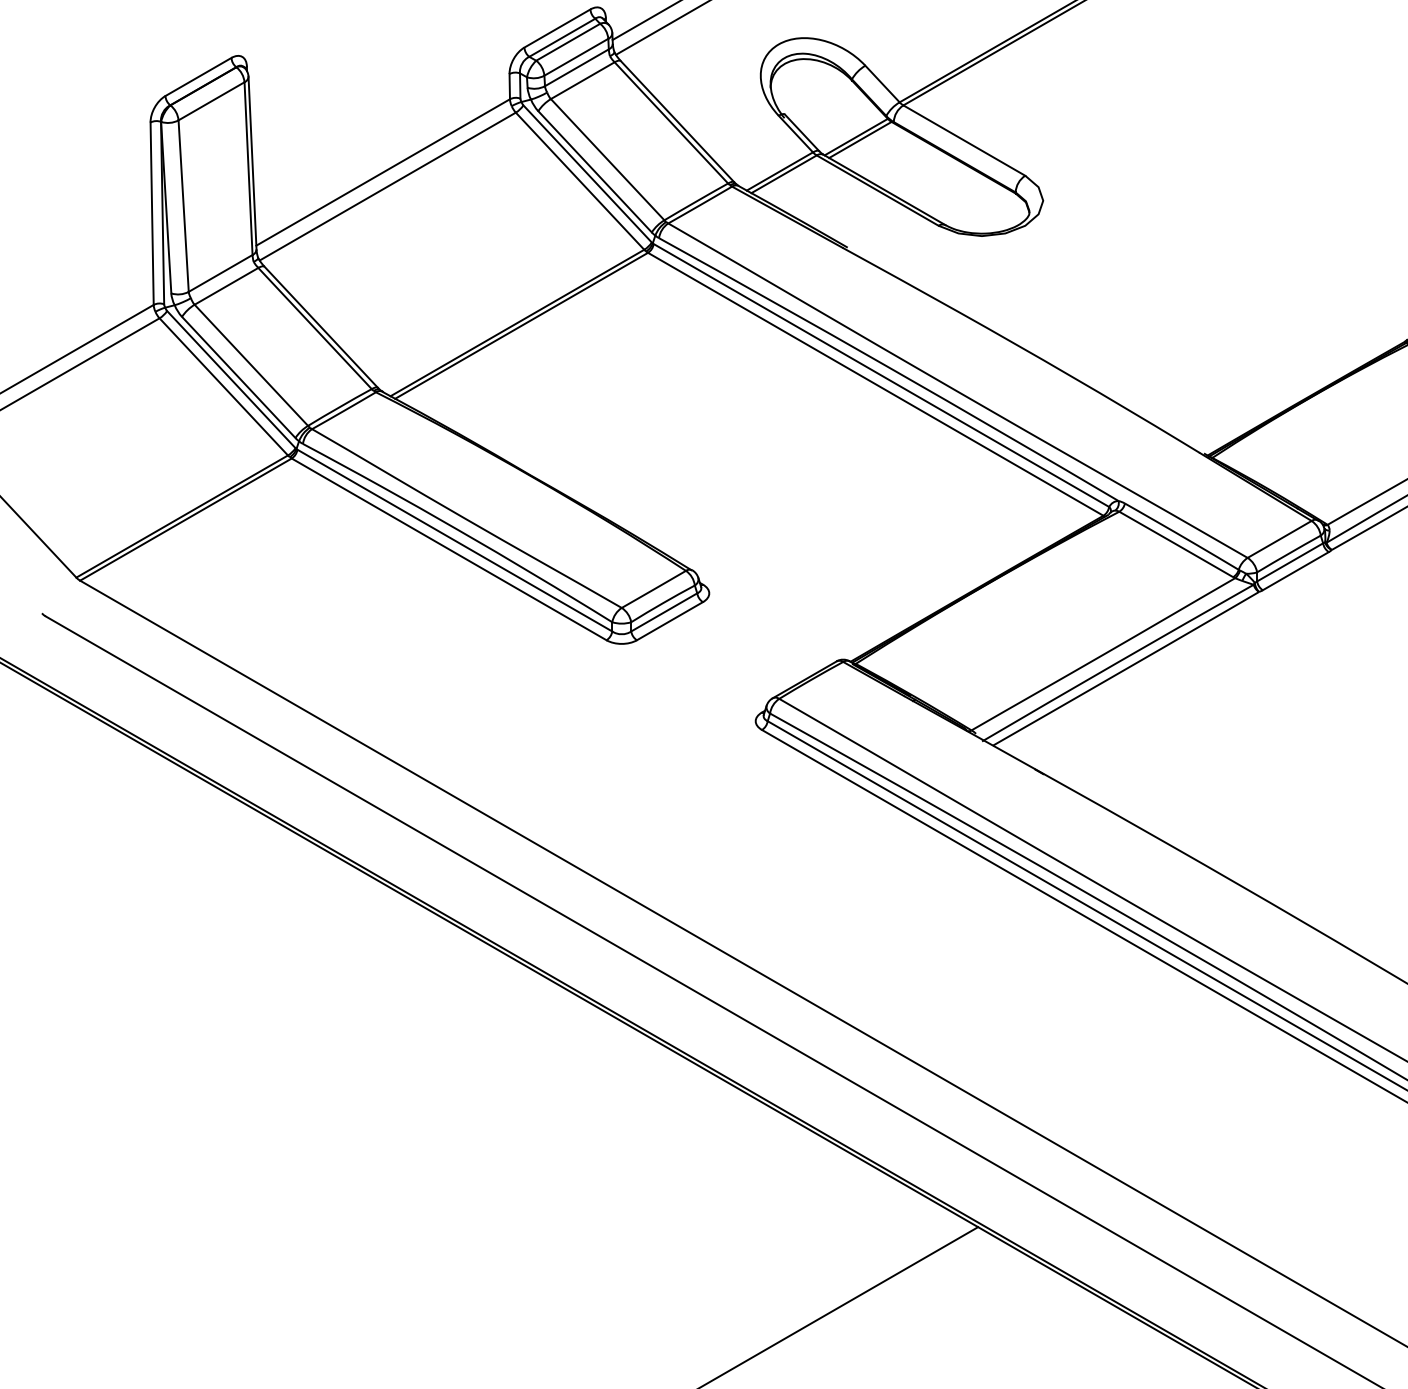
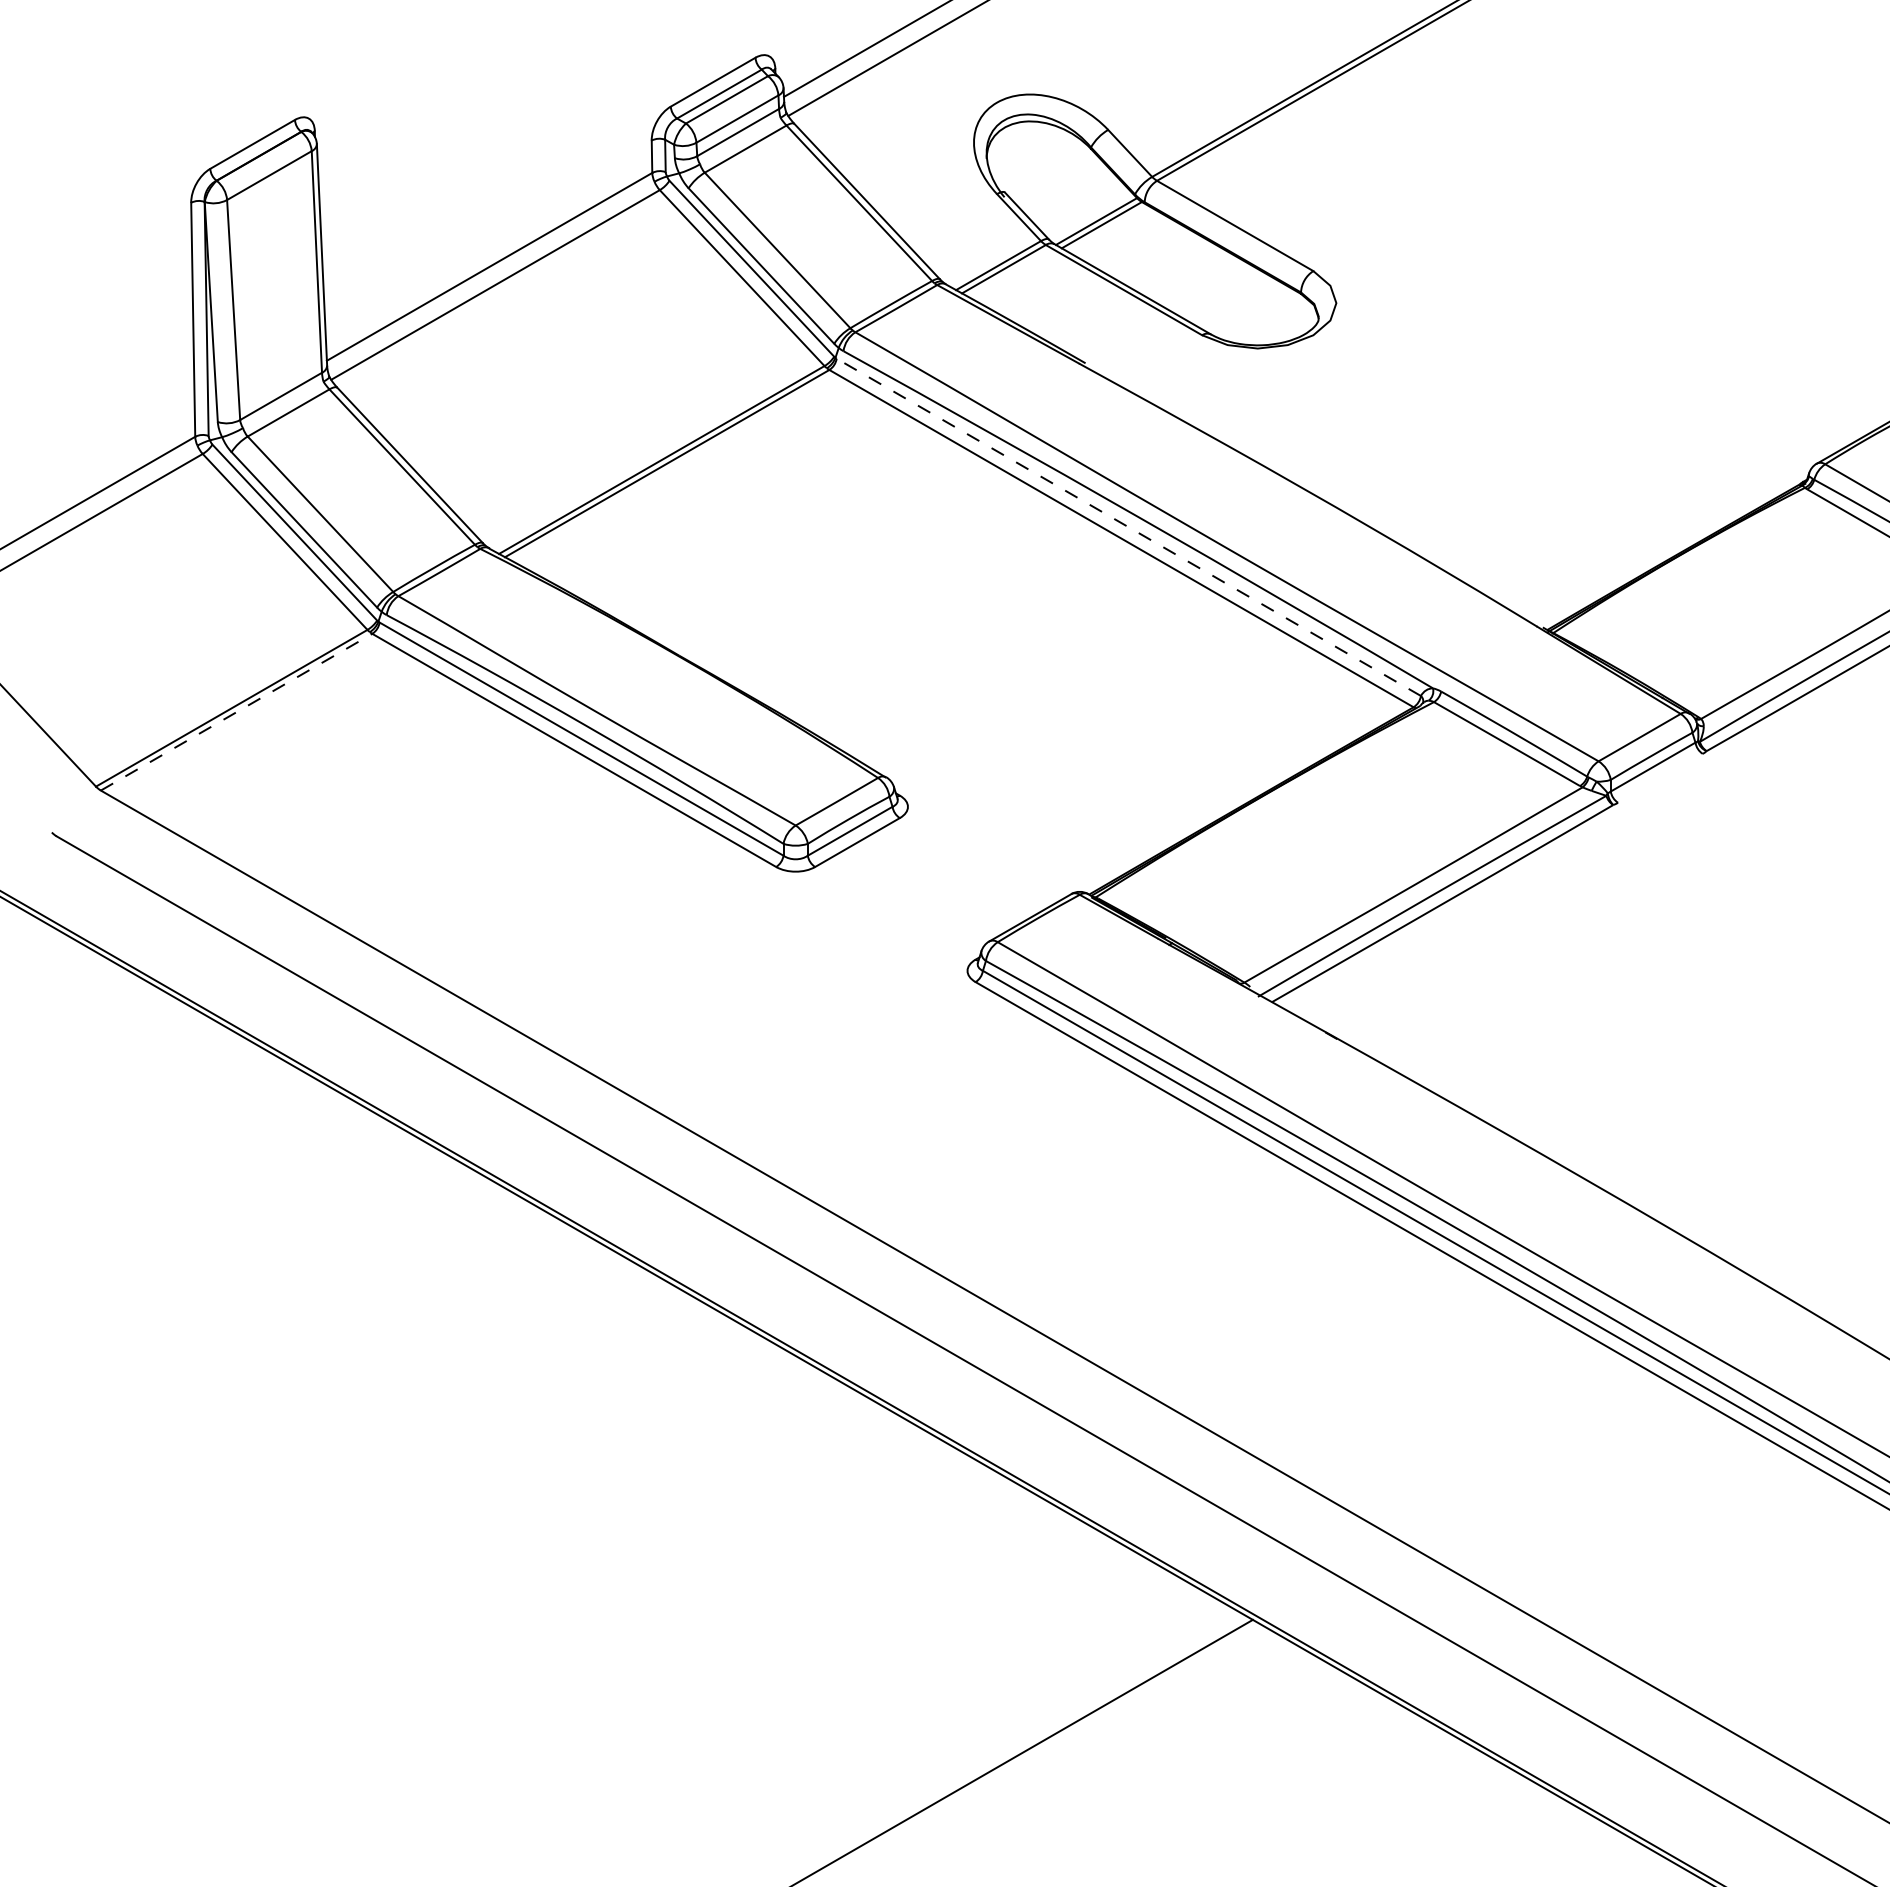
line: (881, 375) -> (1128, 527), solid -> dashed
line: (185, 519) -> (236, 712), solid -> dashed
line: (1295, 570) -> (1660, 777), removed

